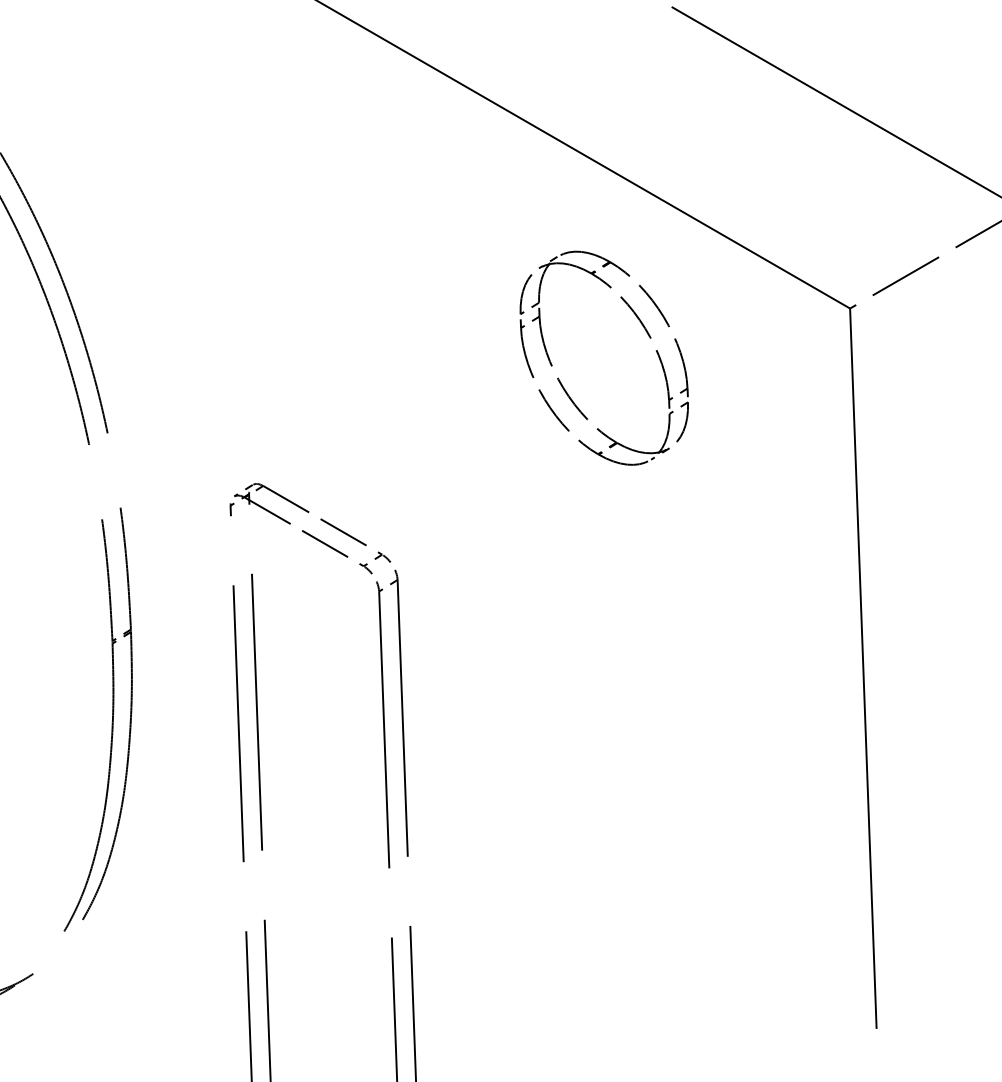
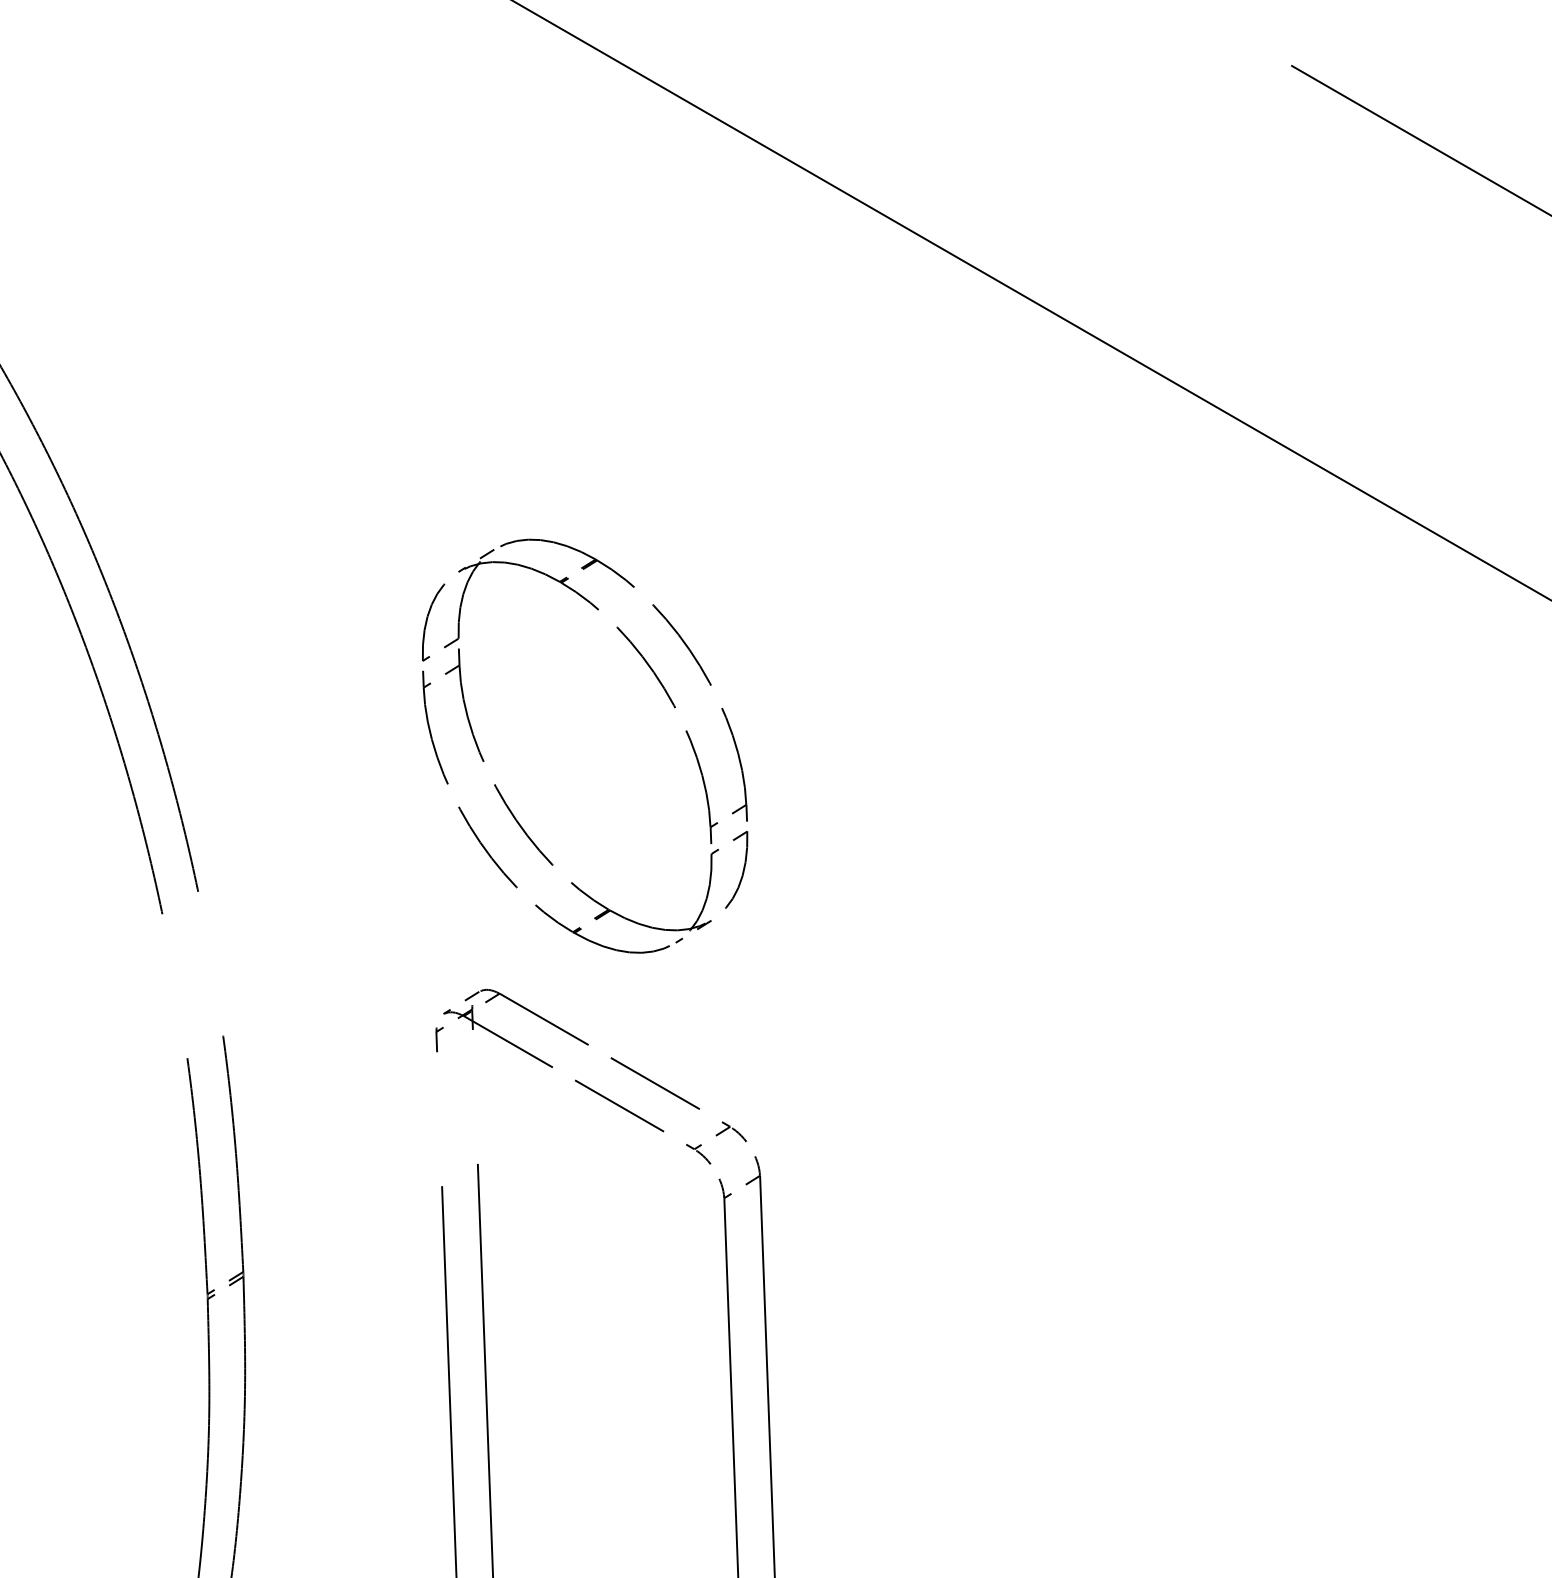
part: (560, 380) -> (500, 789), moved

